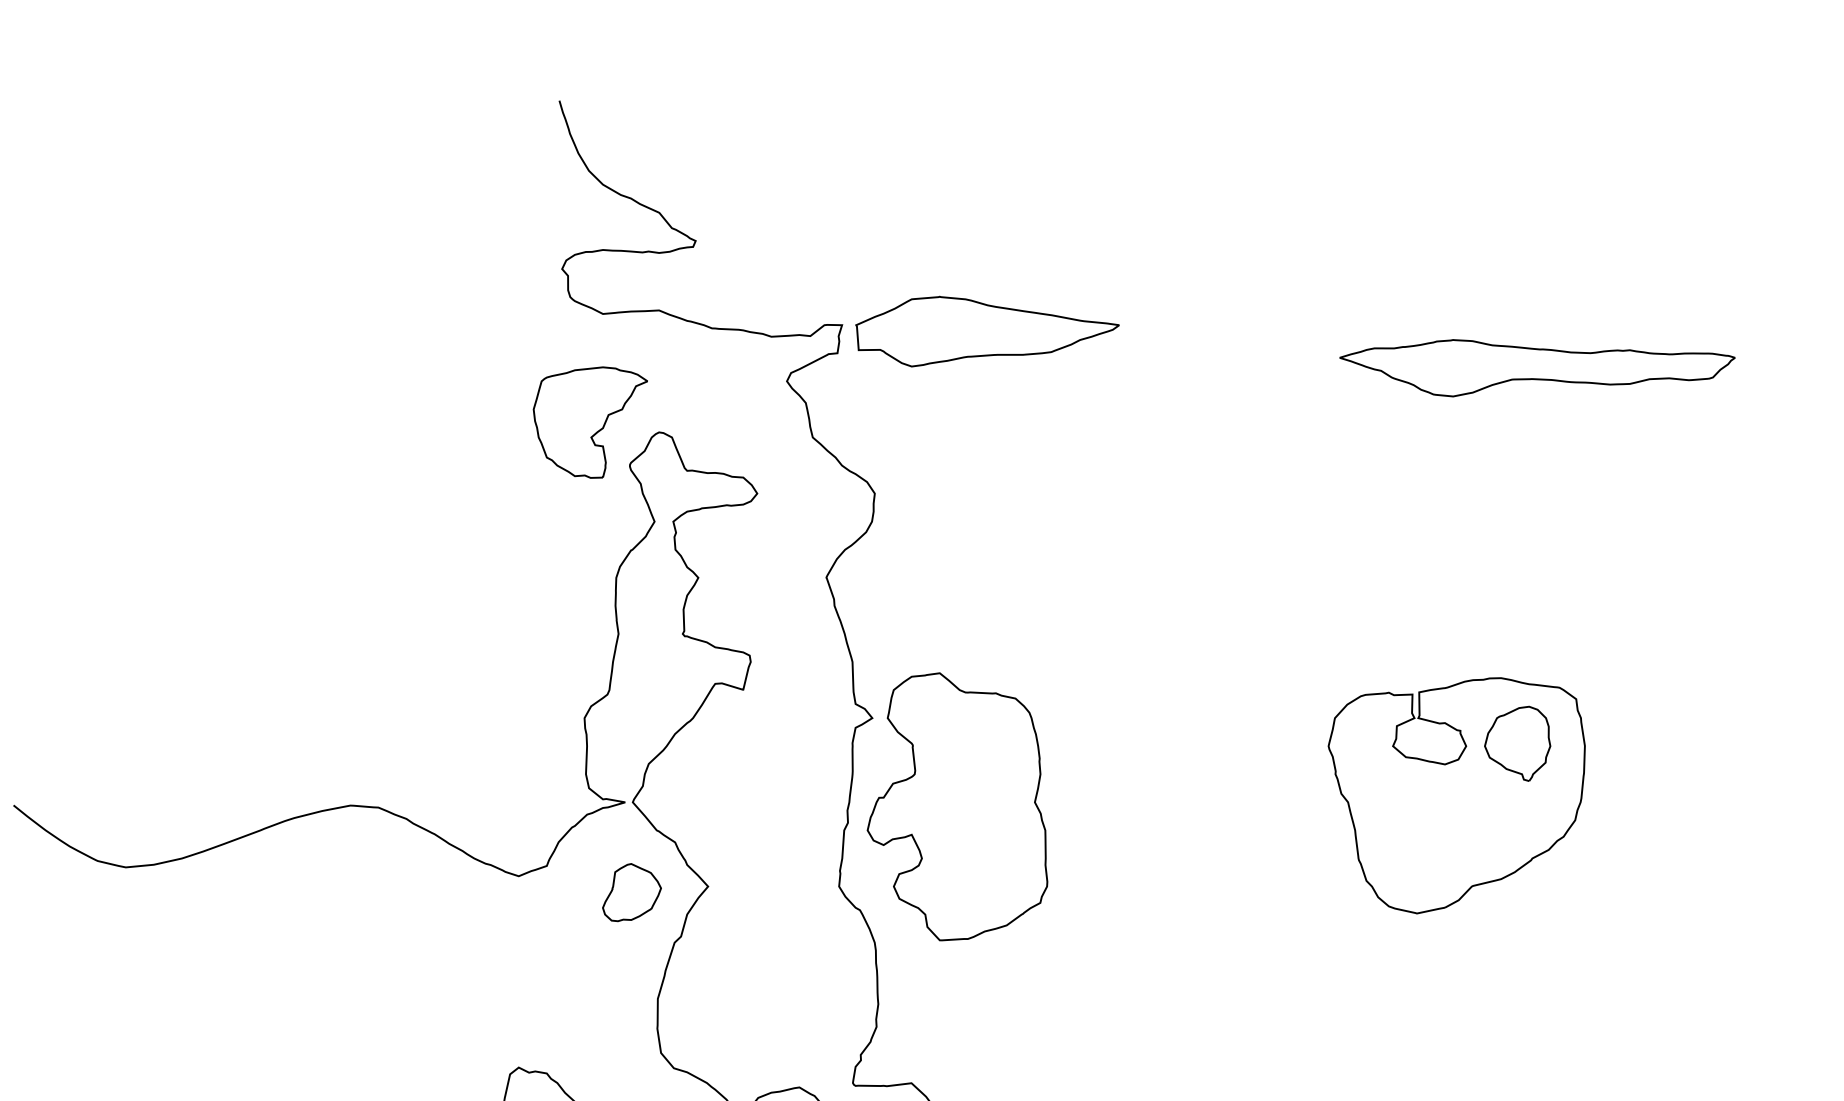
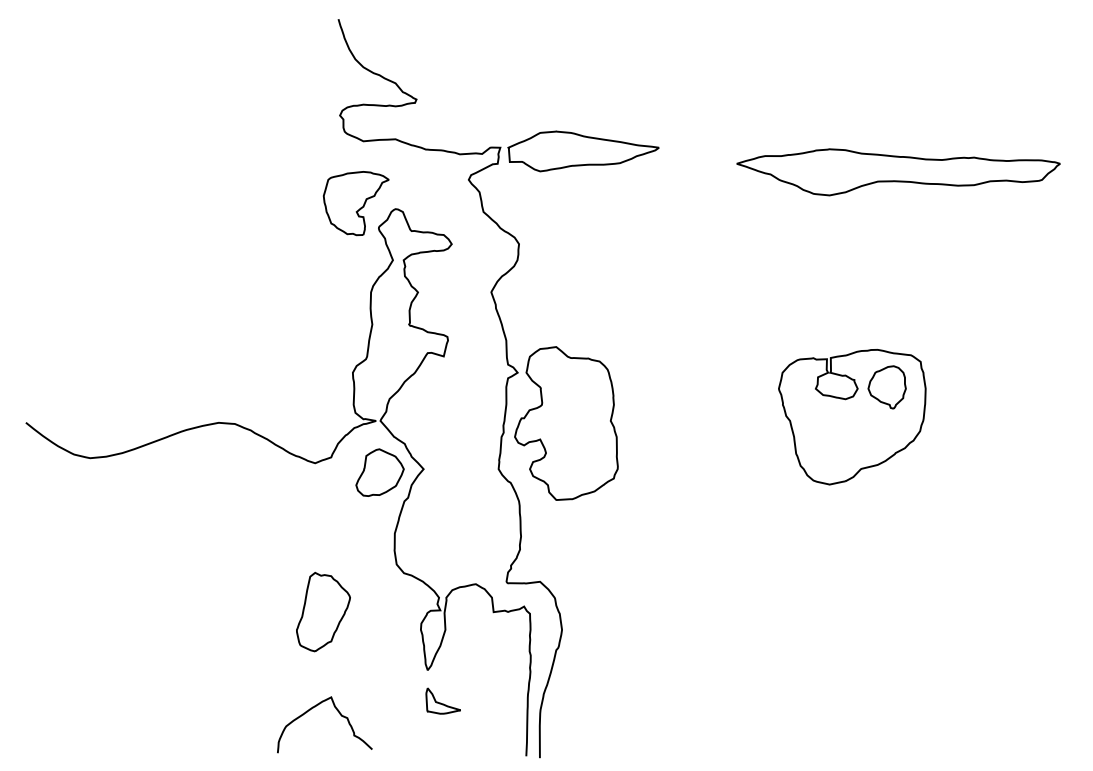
part: (1537, 368) -> (898, 172), size x1.43
part: (631, 892) -> (379, 472), size x1.43

